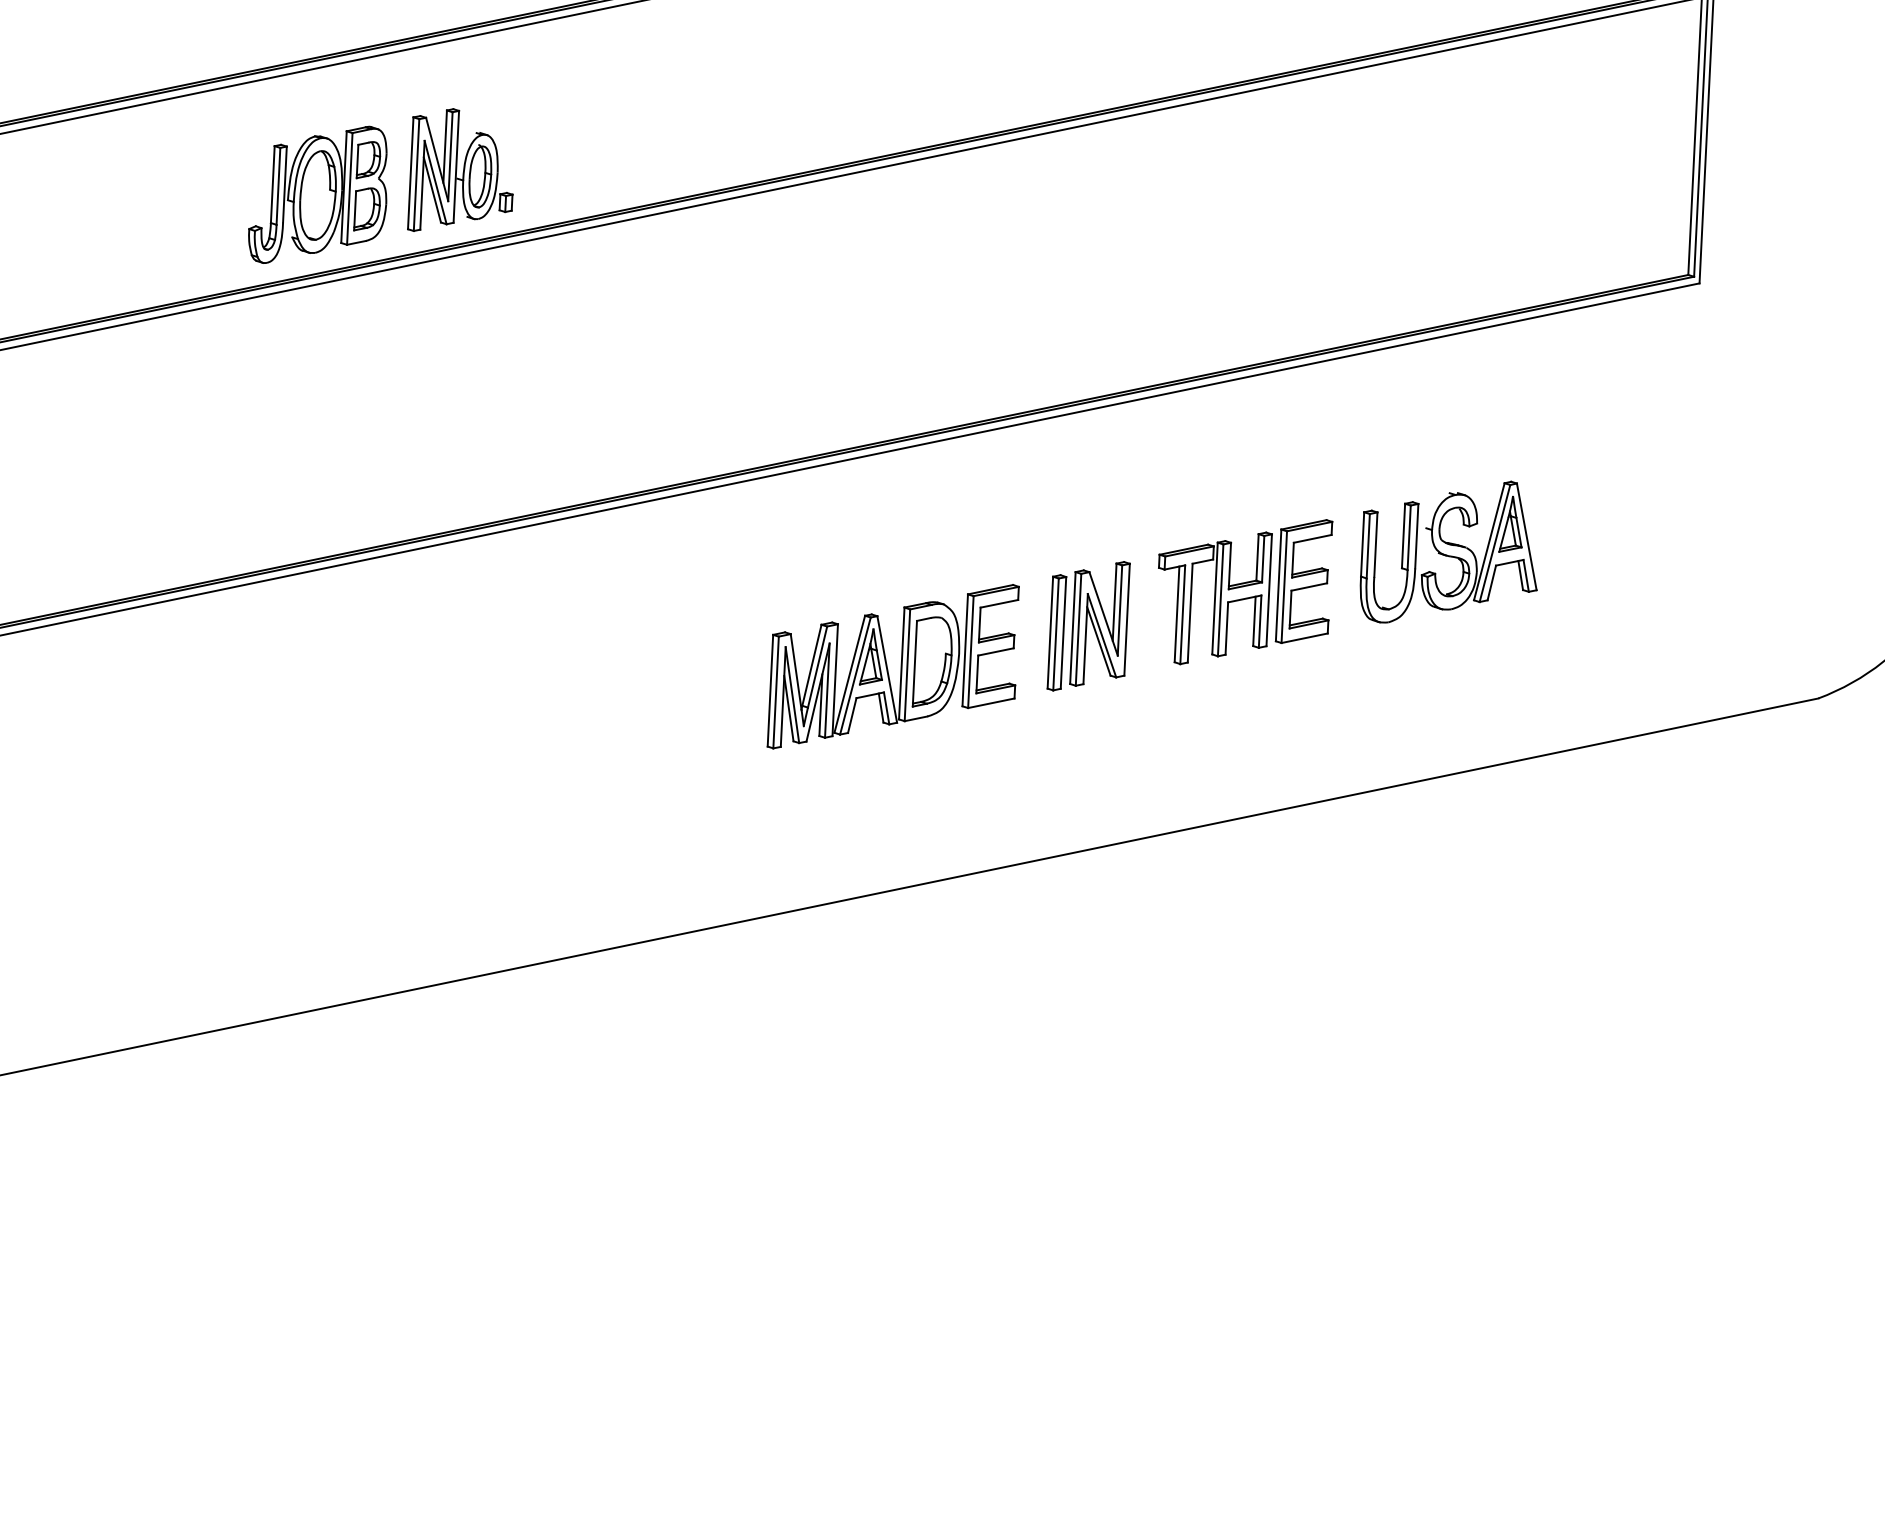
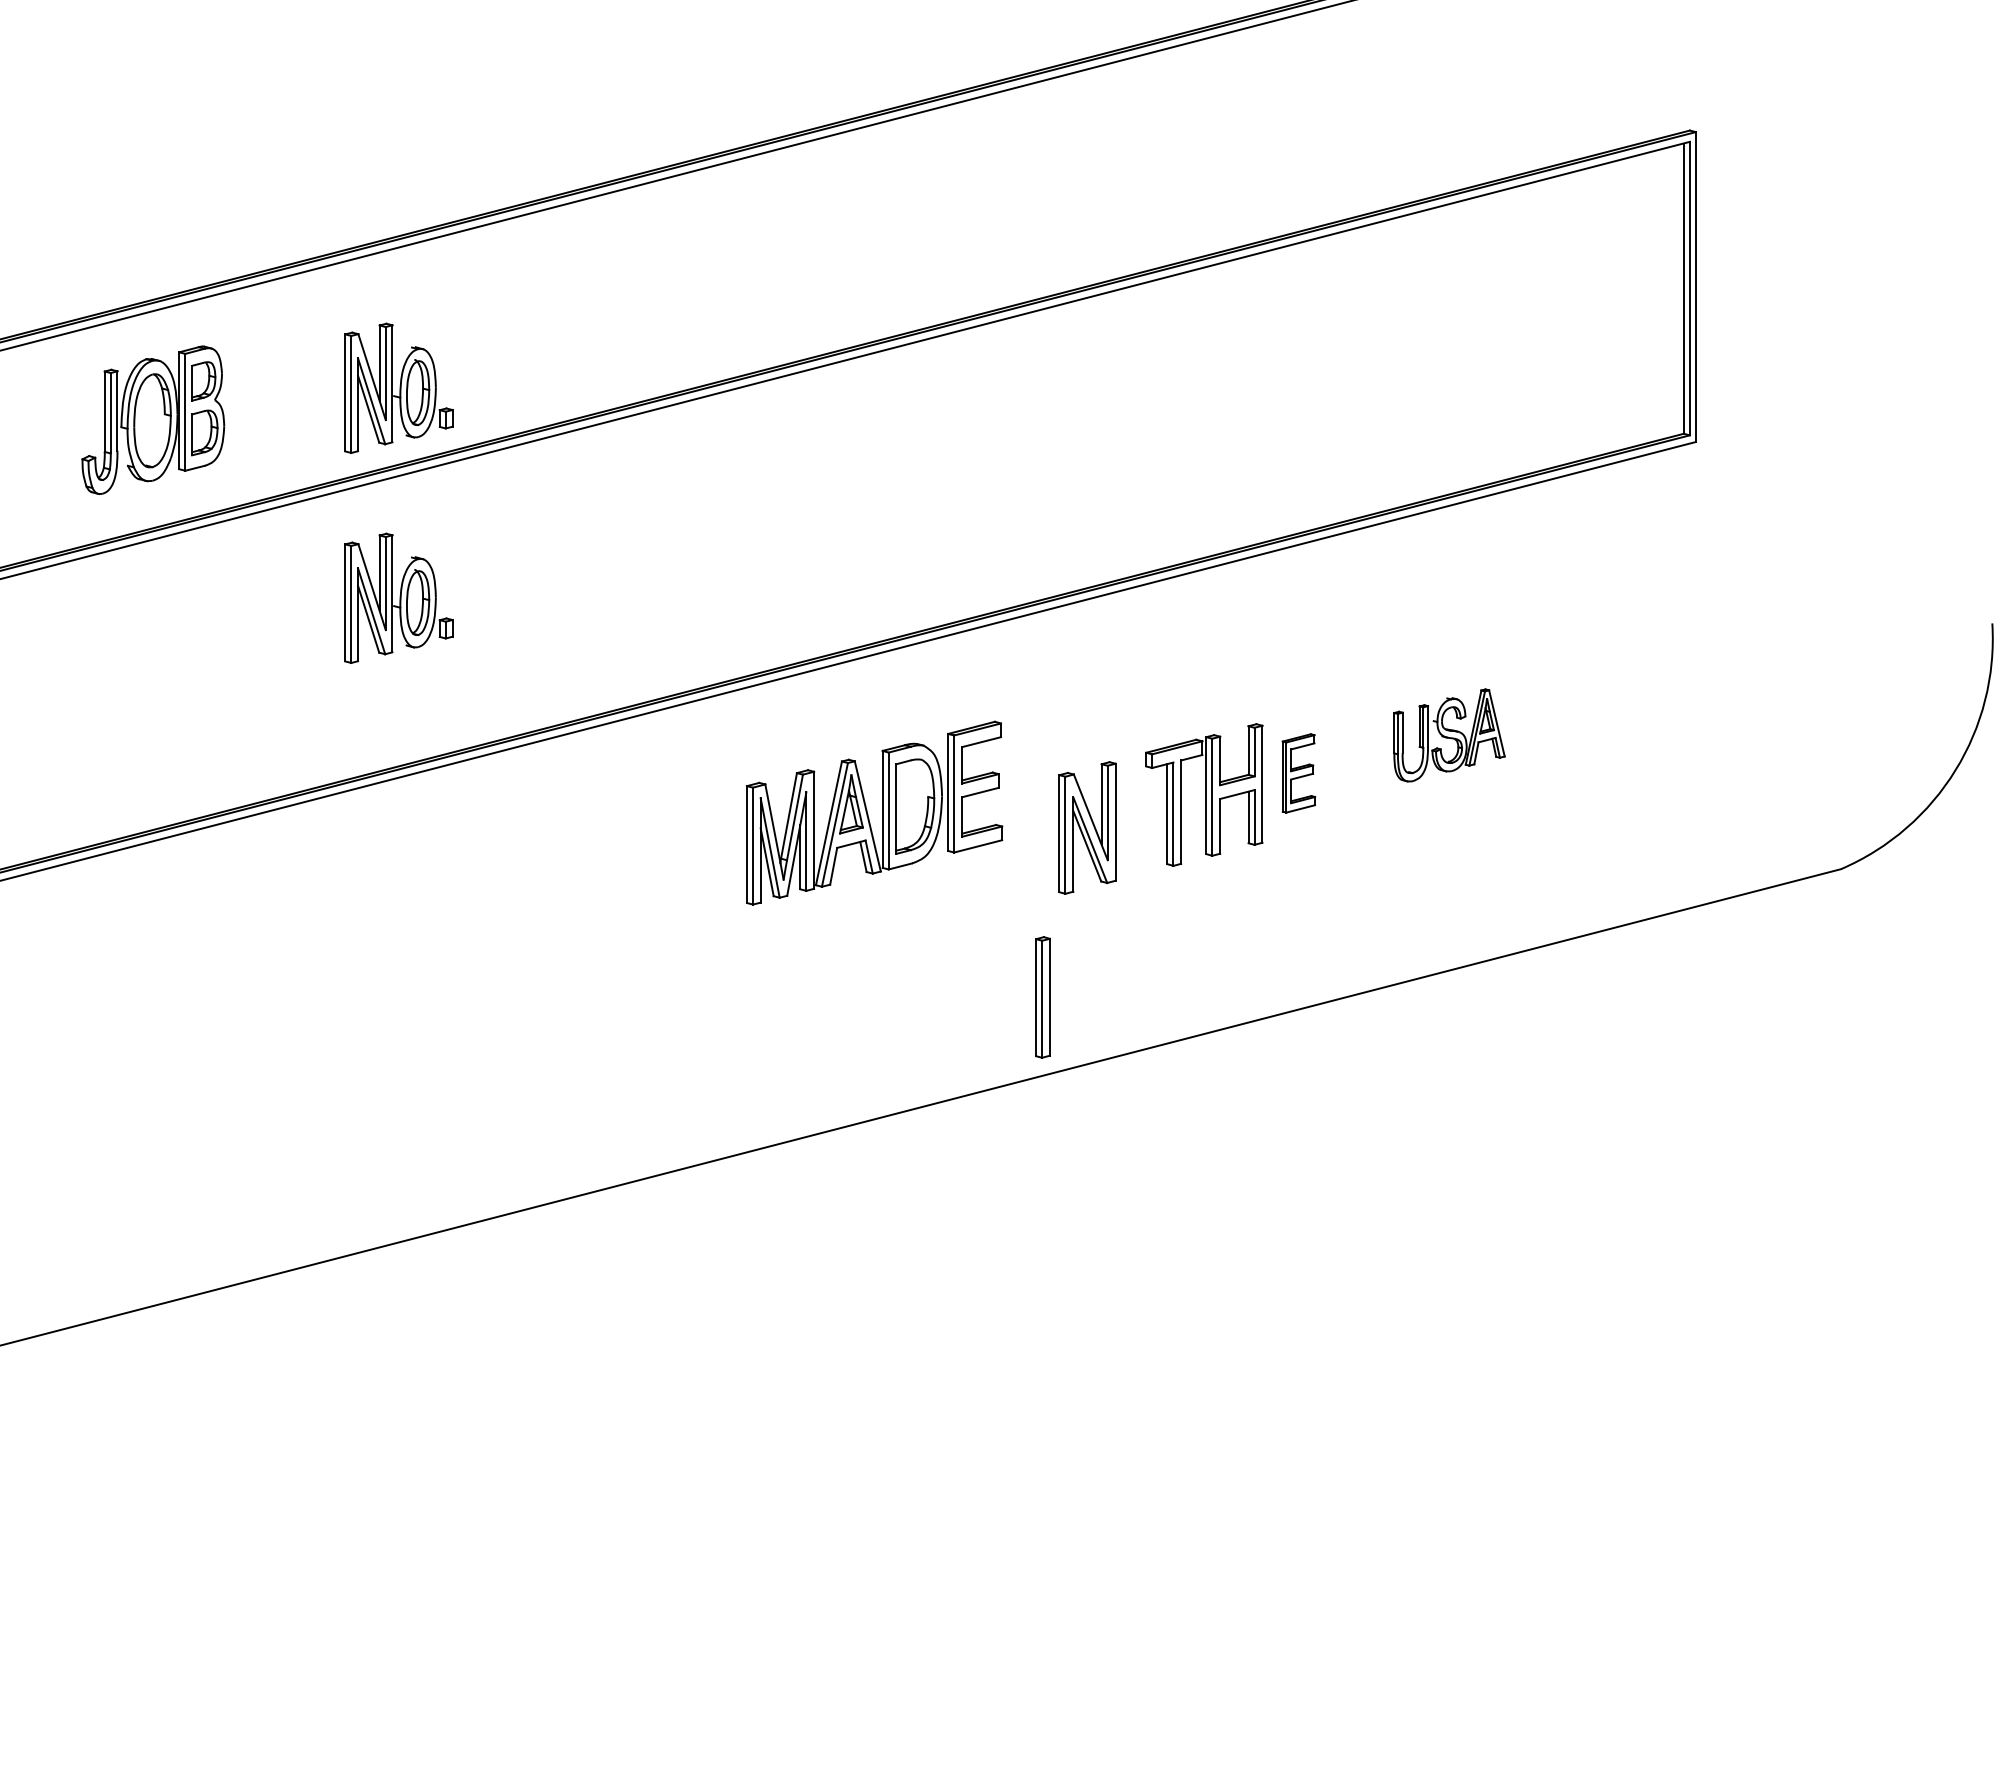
part: (318, 194) -> (153, 419), moved
part: (452, 371) -> (398, 597), added
part: (1450, 552) -> (1449, 735), size x0.6
part: (1304, 581) -> (1298, 773), size x0.6
part: (1056, 632) -> (1042, 997), moved
part: (888, 666) -> (868, 813), moved

